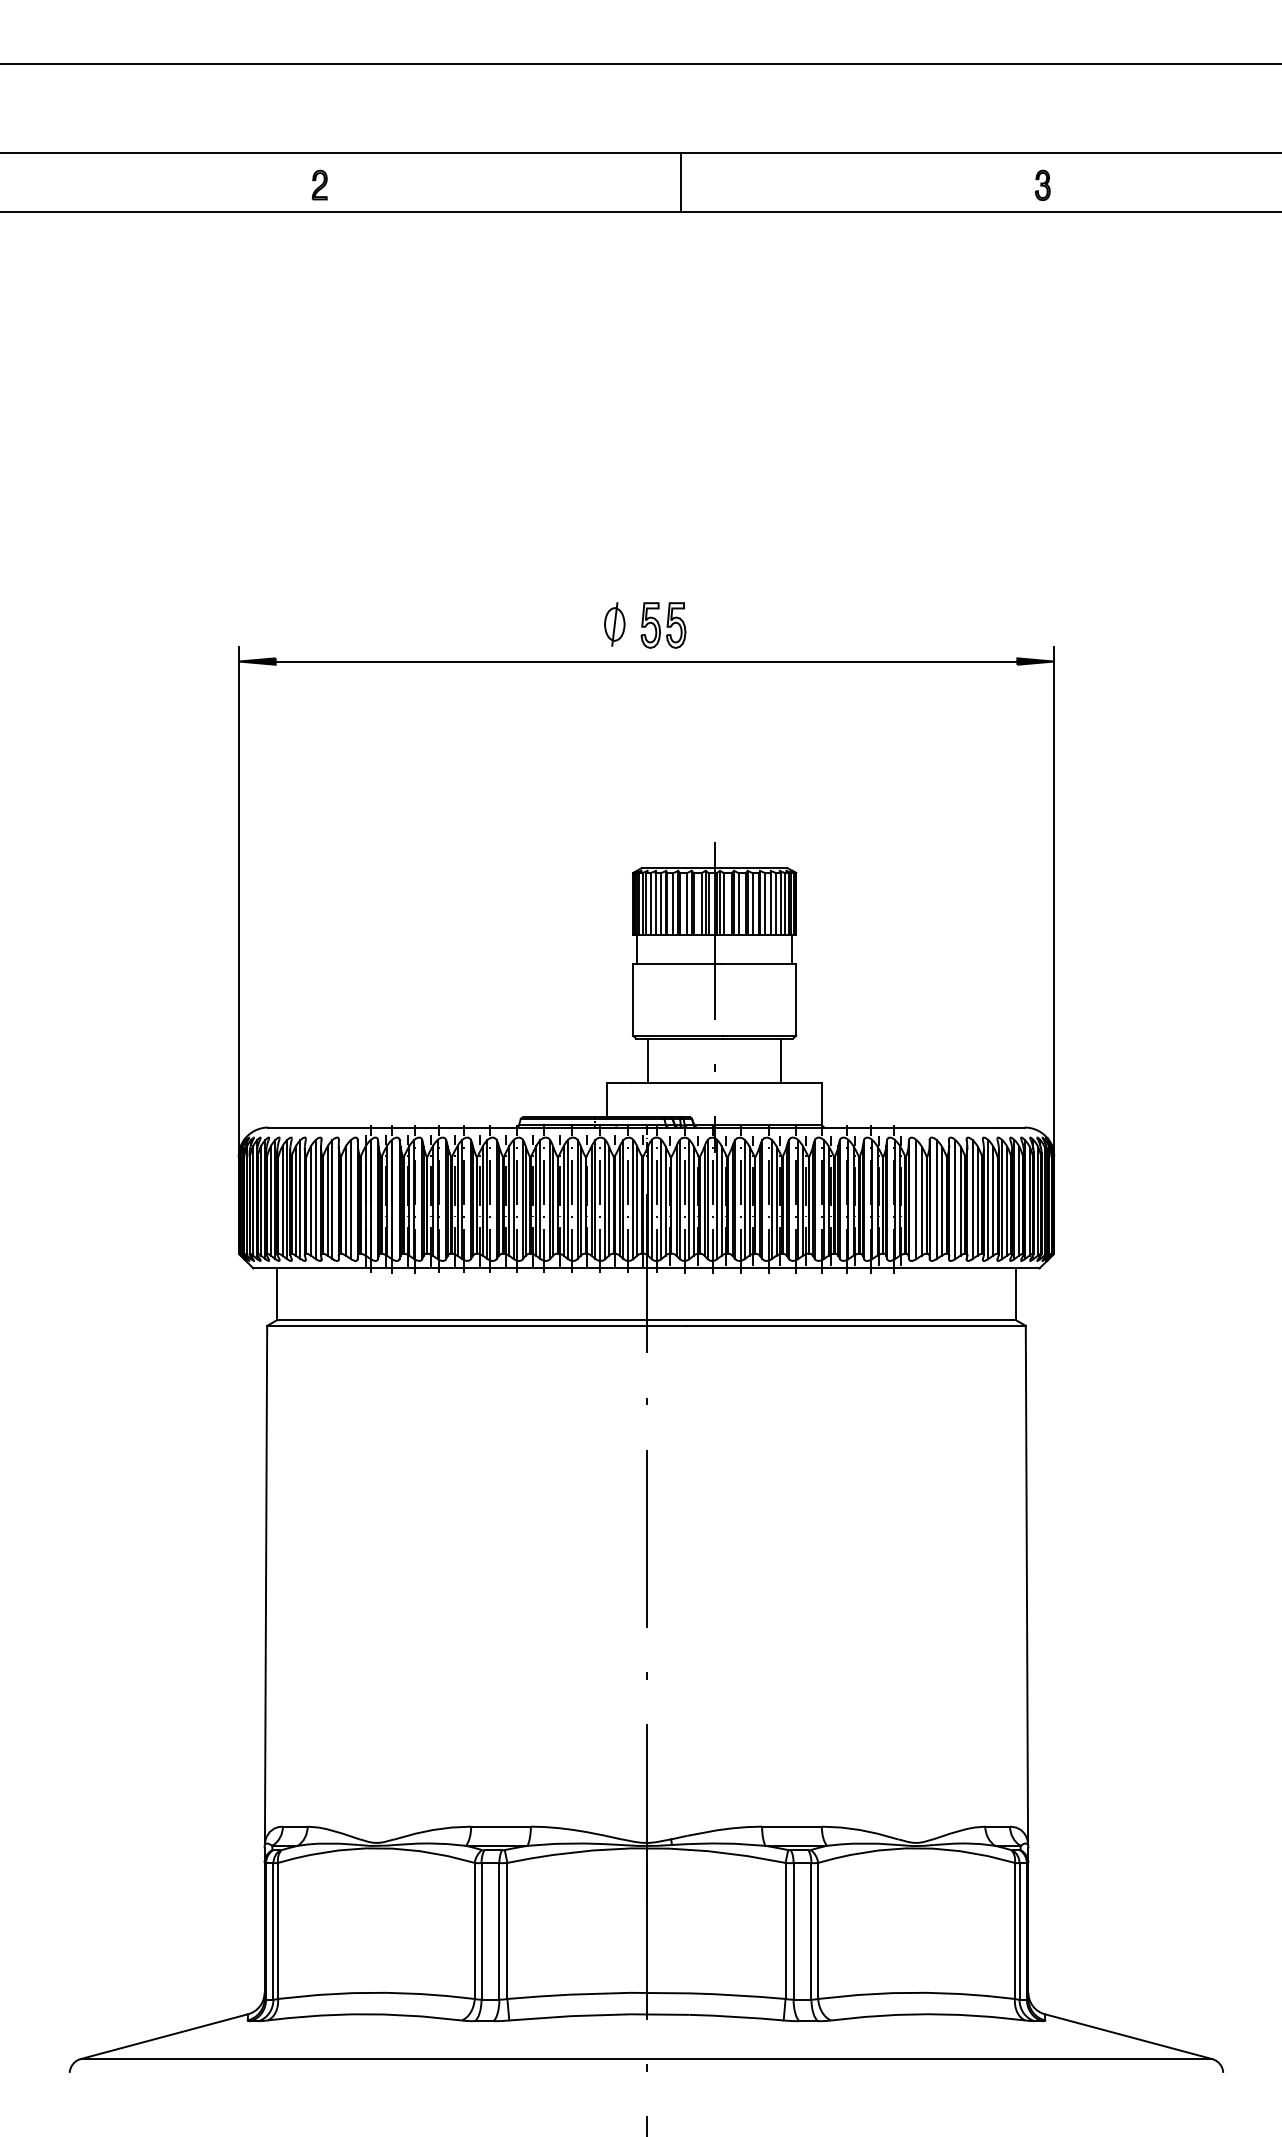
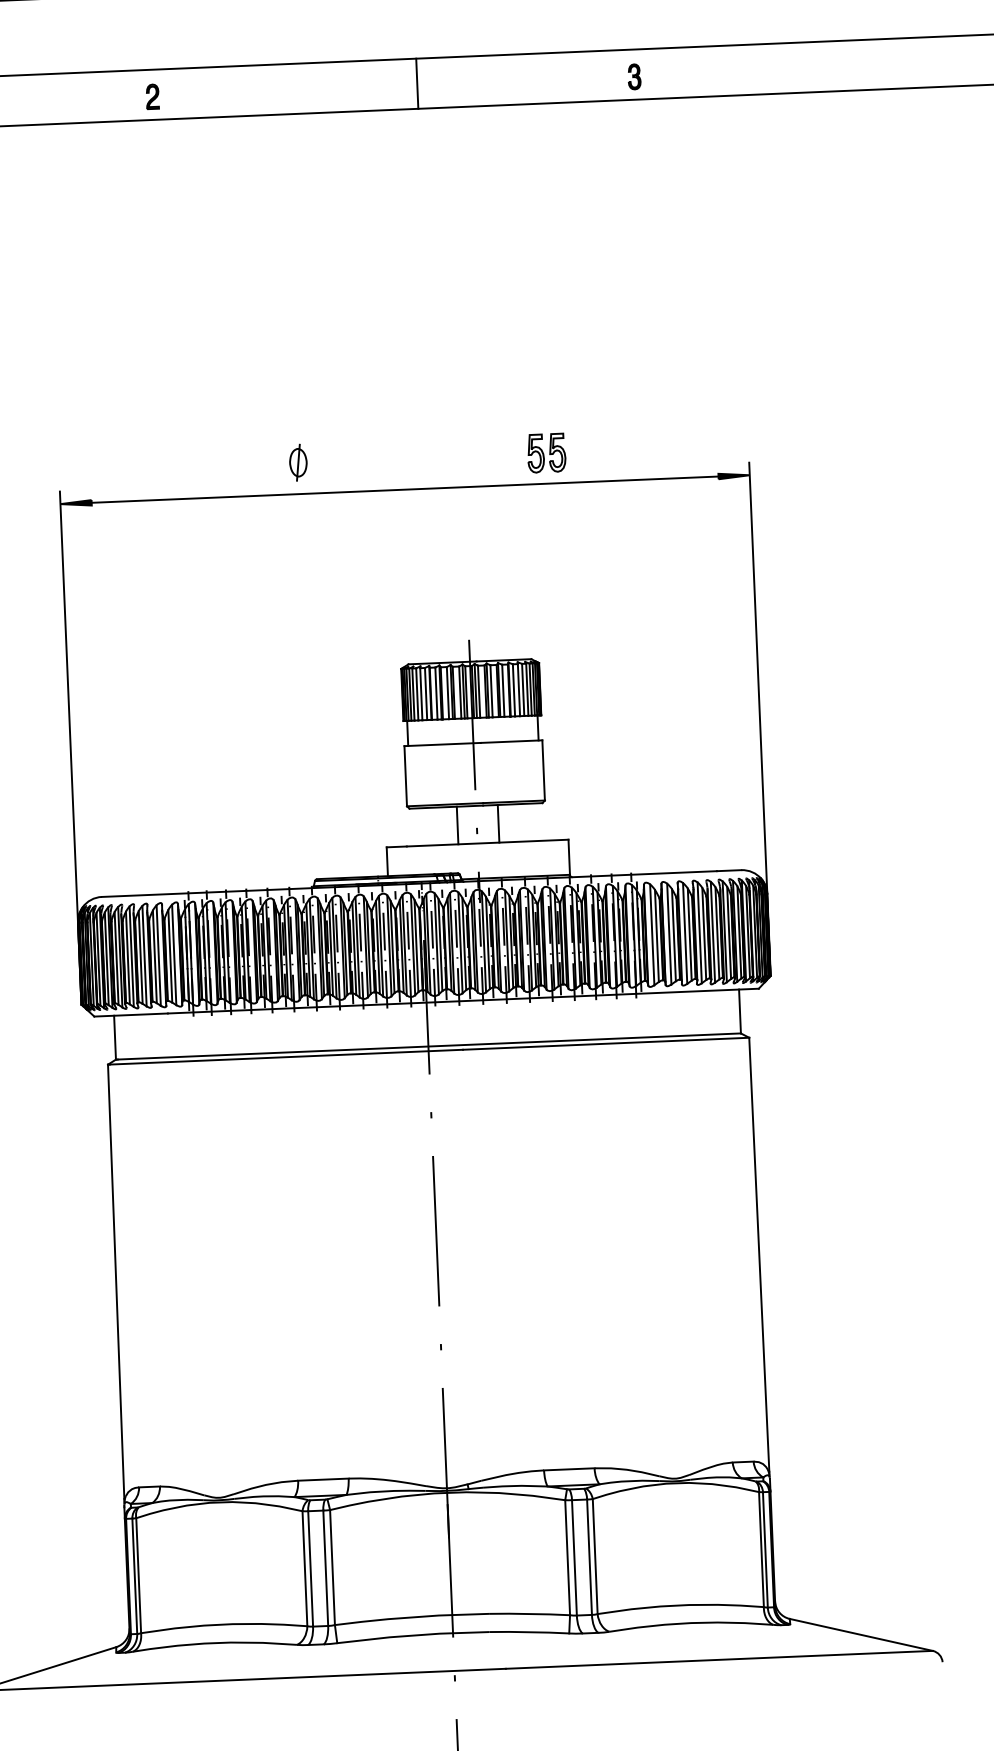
part: (319, 184) -> (152, 96), moved
part: (1042, 185) -> (634, 76), moved
part: (614, 624) -> (298, 462), moved
part: (663, 625) -> (546, 453), moved
line: (647, 1060) -> (457, 825), moved
line: (781, 1060) -> (498, 823), moved

